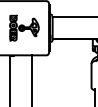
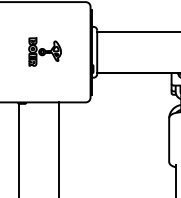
part: (24, 27) -> (45, 50), size x0.6

